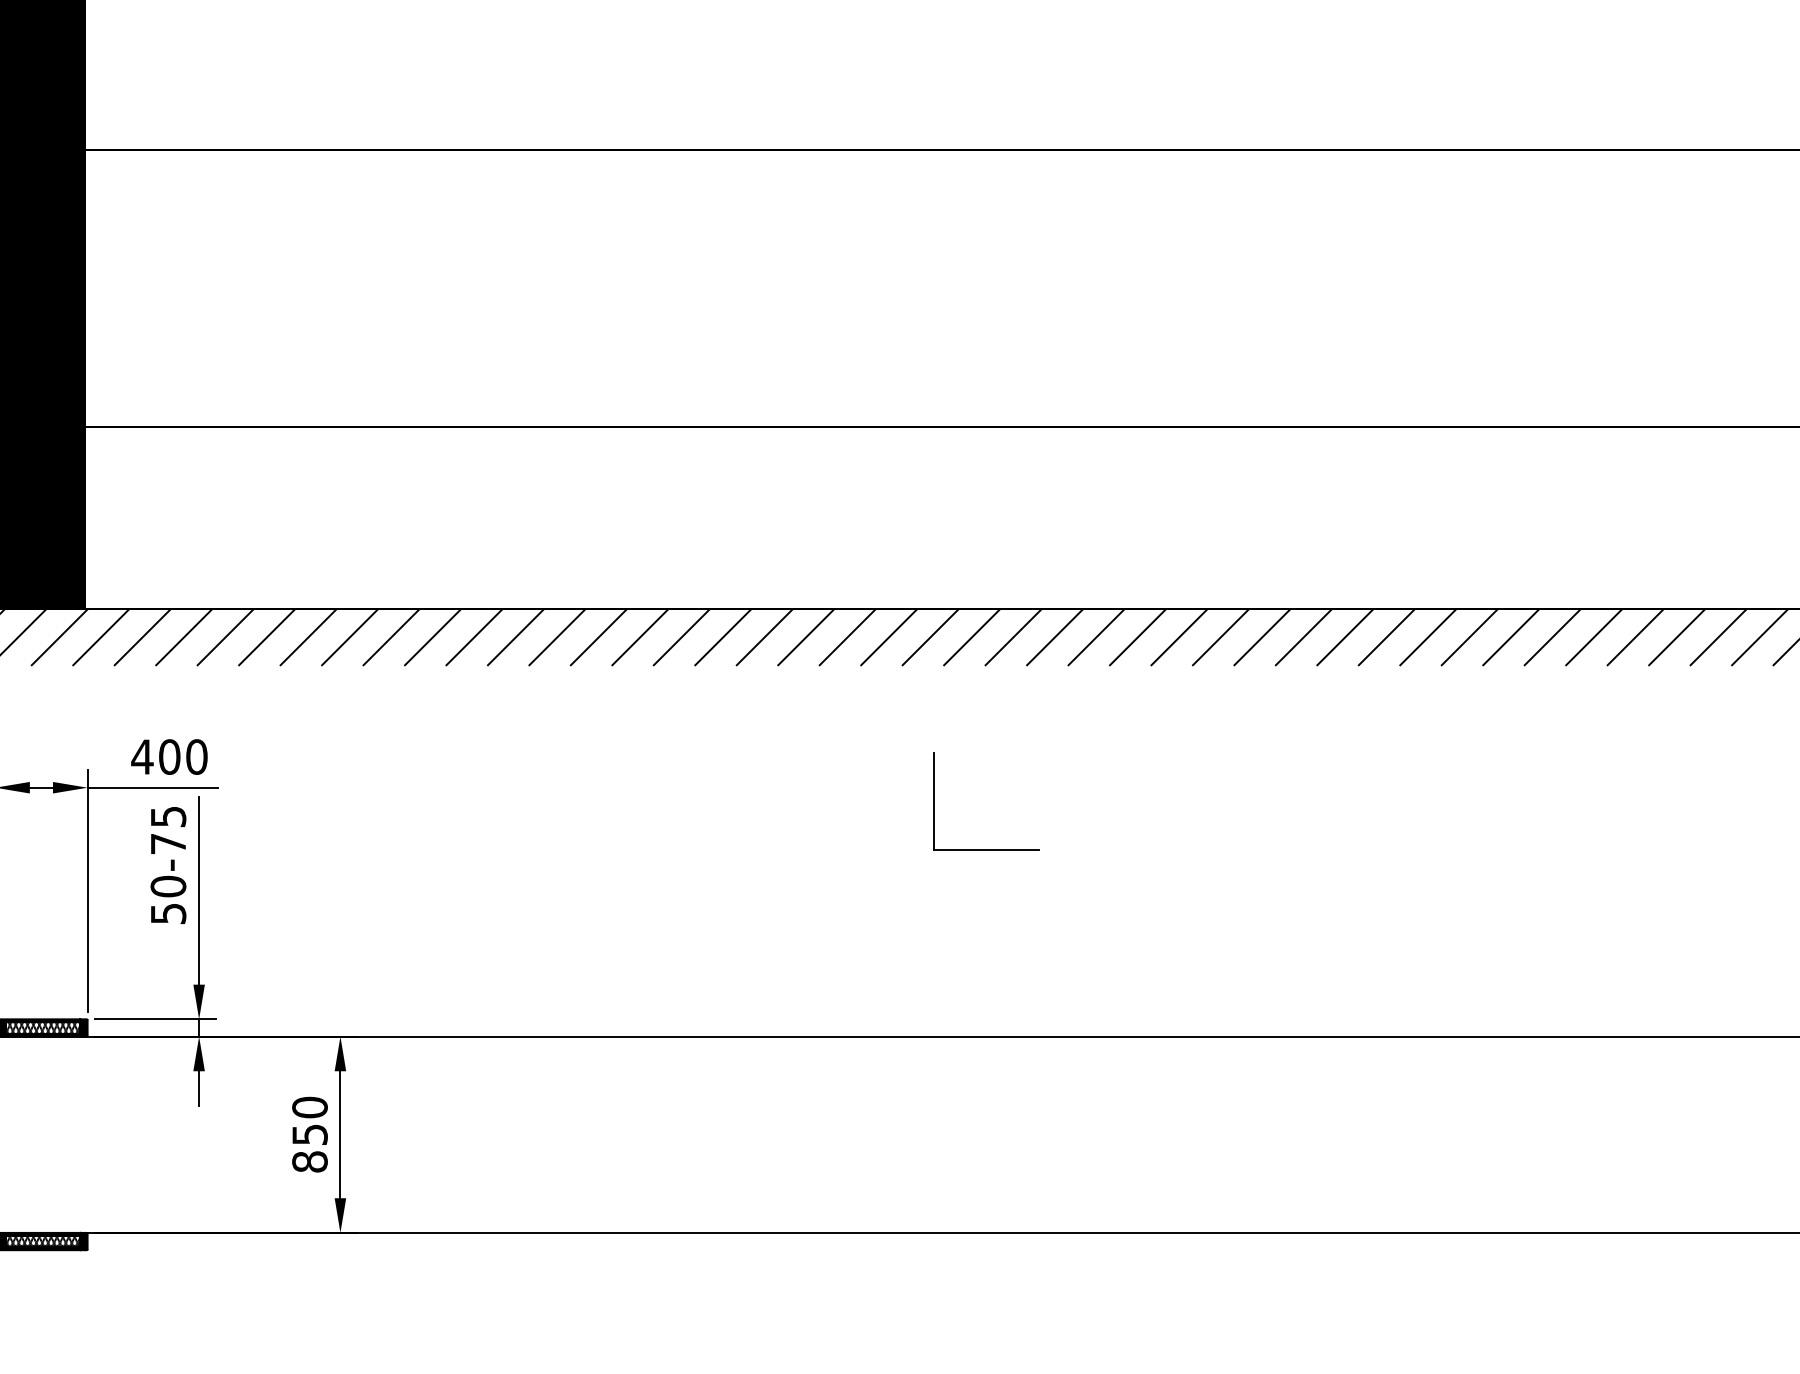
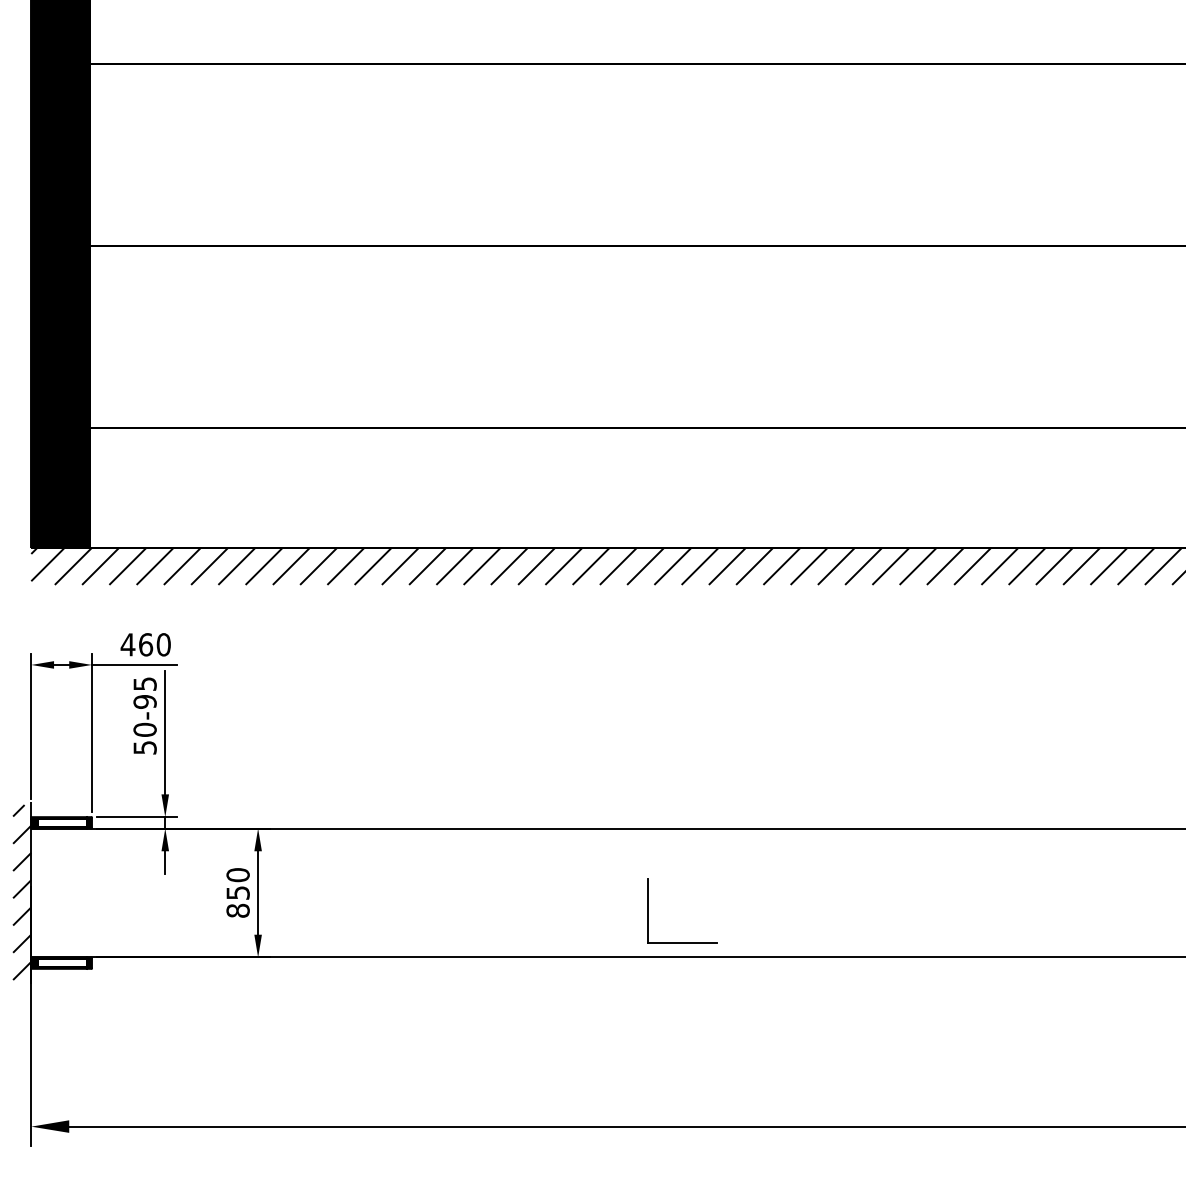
text: (170, 756) -> (146, 644), 400 -> 460
text: (167, 843) -> (144, 701), 50-75 -> 50-95
part: (986, 849) -> (682, 942), moved
hatch: (42, 1027) -> (62, 822), removed
hatch: (42, 1240) -> (62, 962), removed

